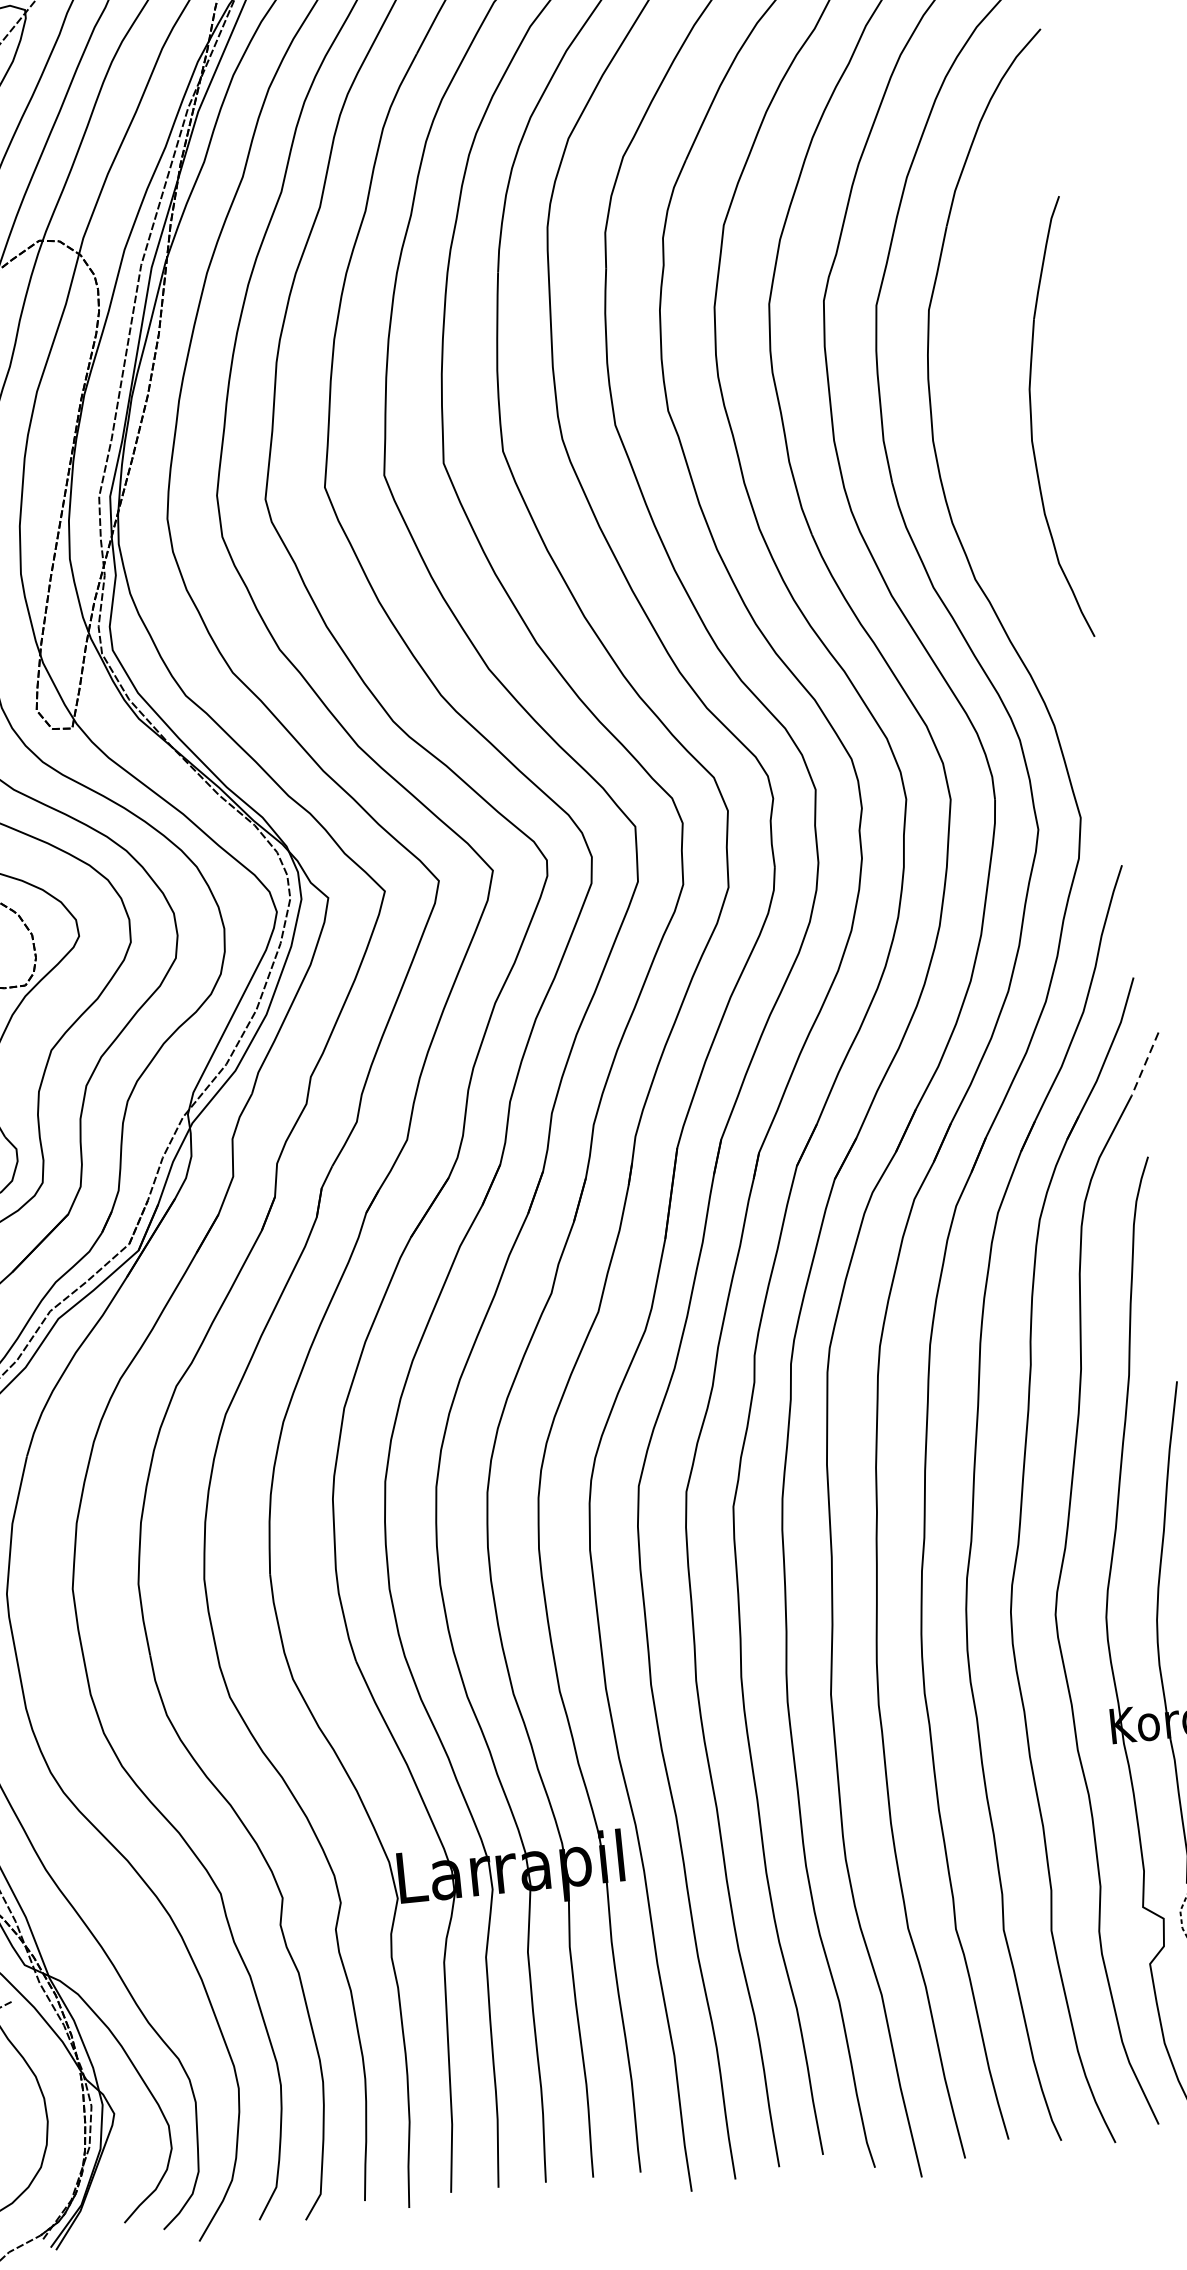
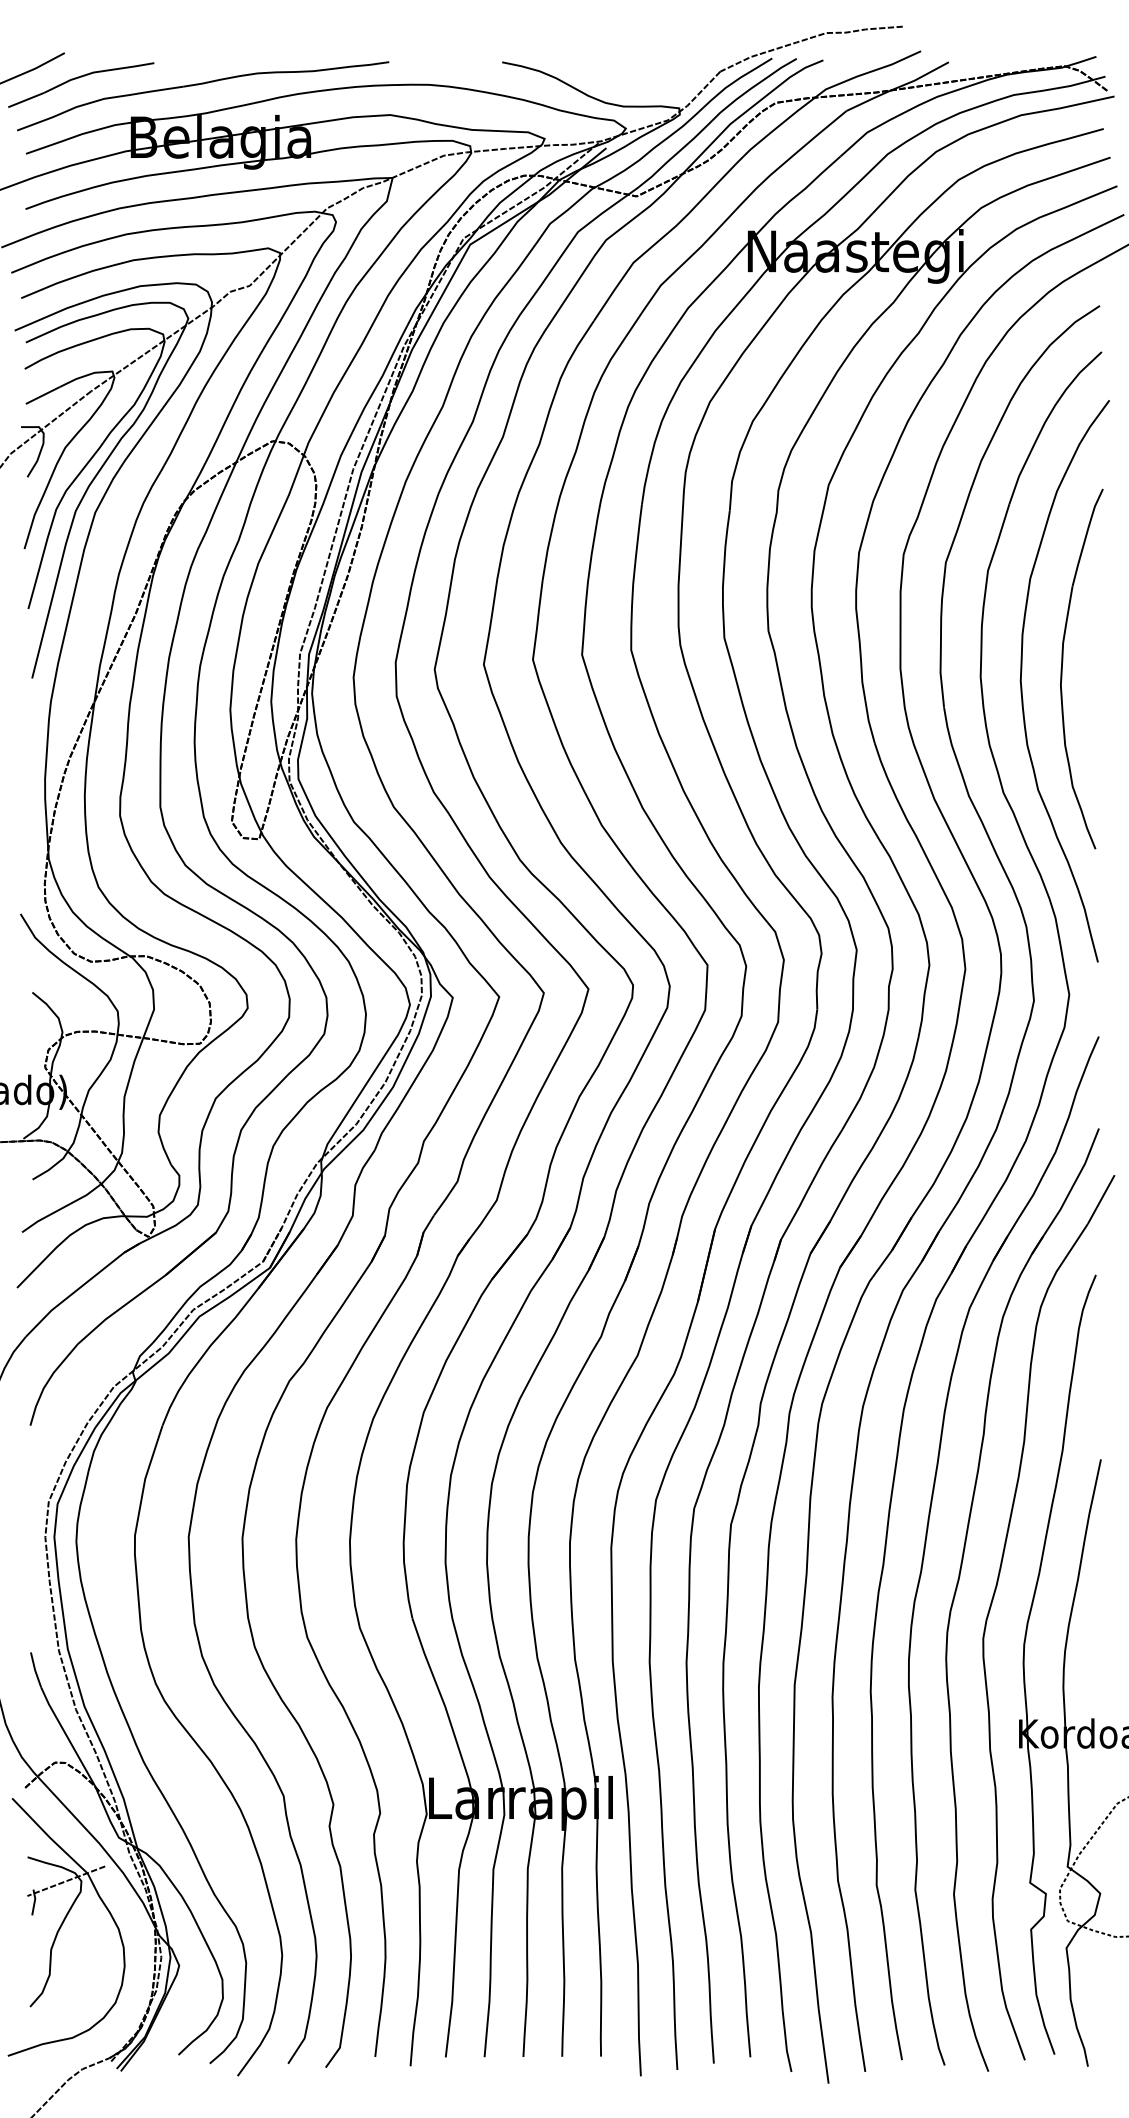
curve: (985, 447) -> (1022, 686), added
line: (1145, 1063) -> (1101, 1199), dashed -> solid

